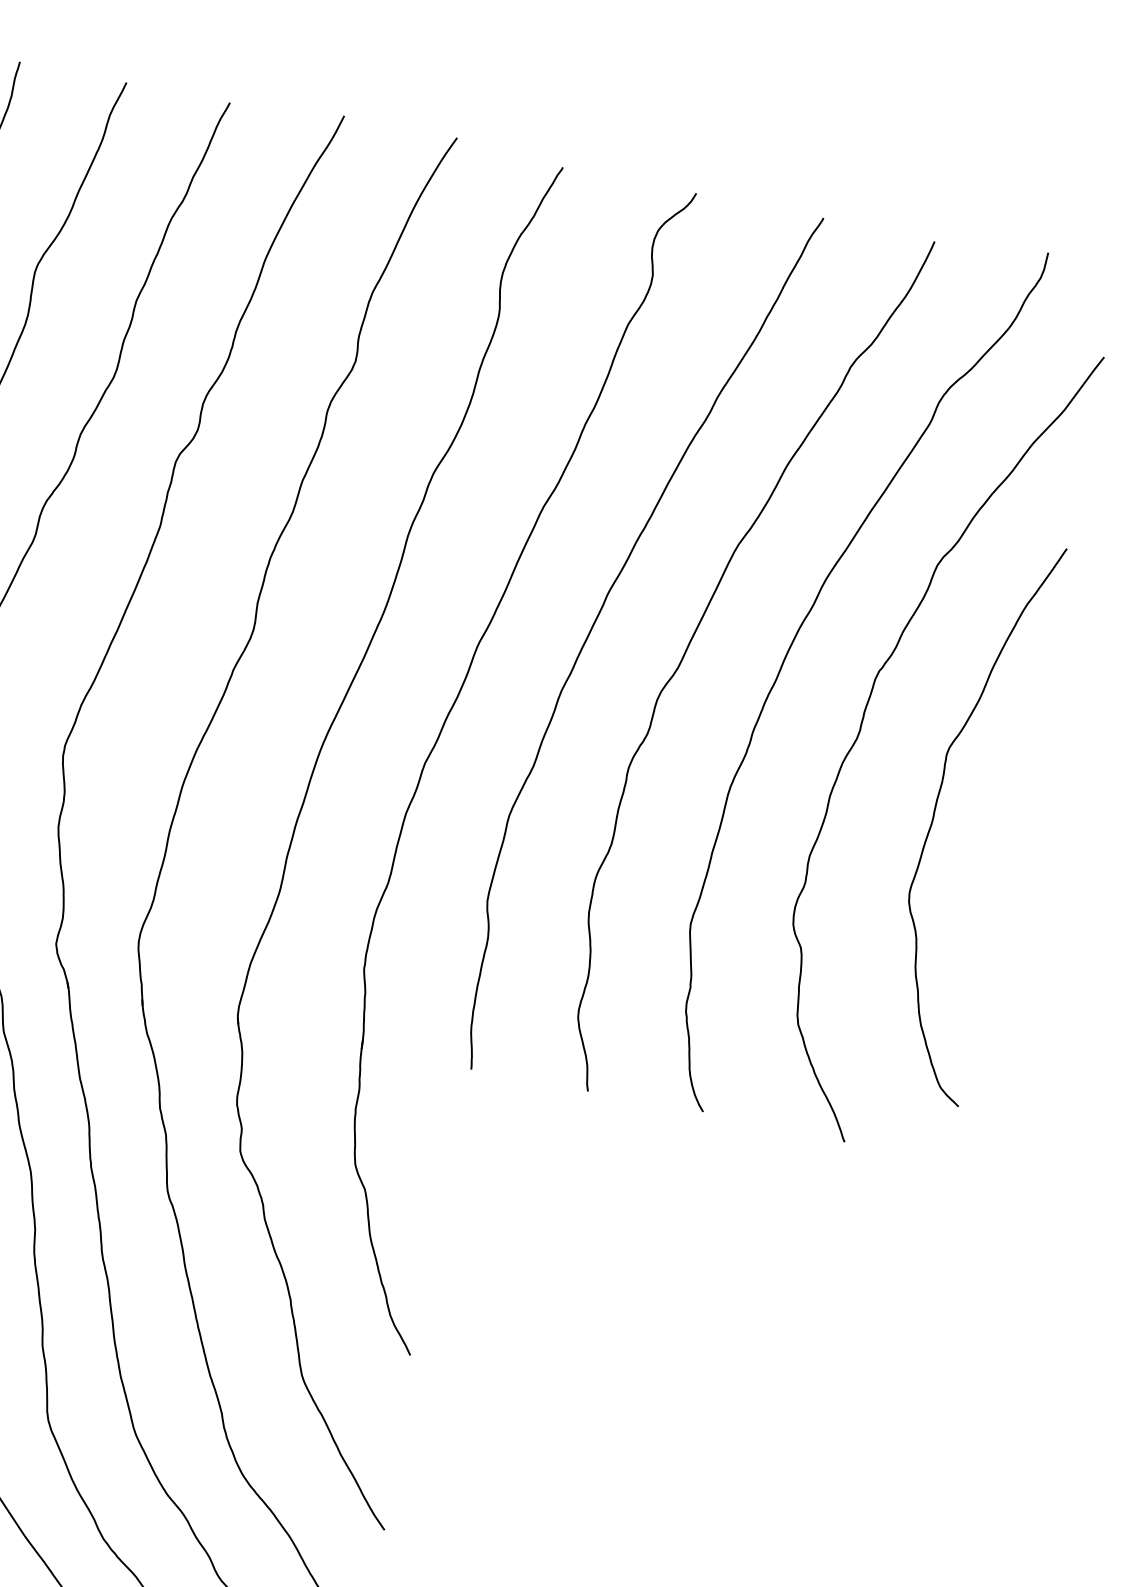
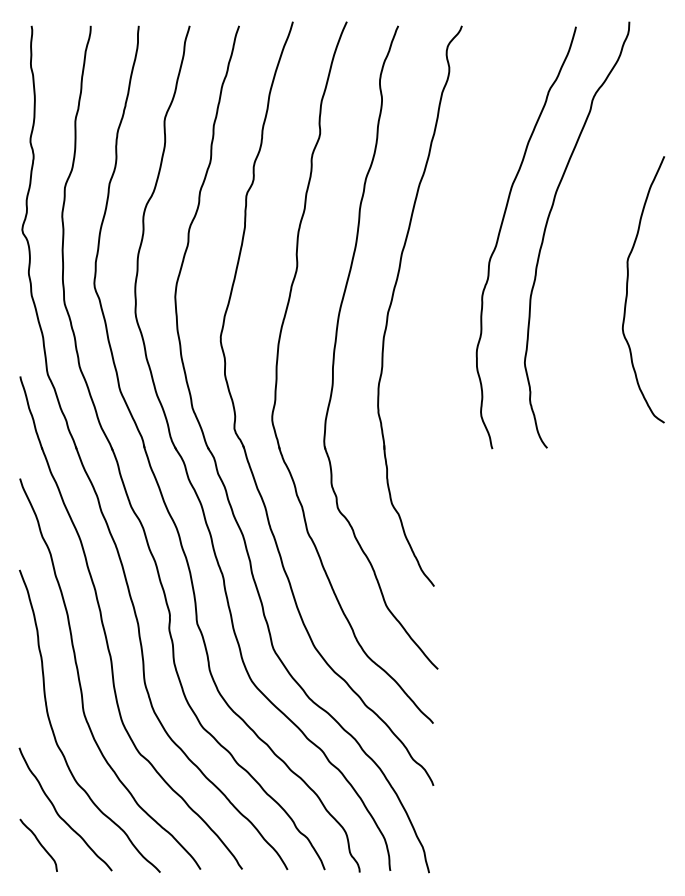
curve: (599, 618) -> (455, 230), removed
curve: (863, 726) -> (586, 256), removed

